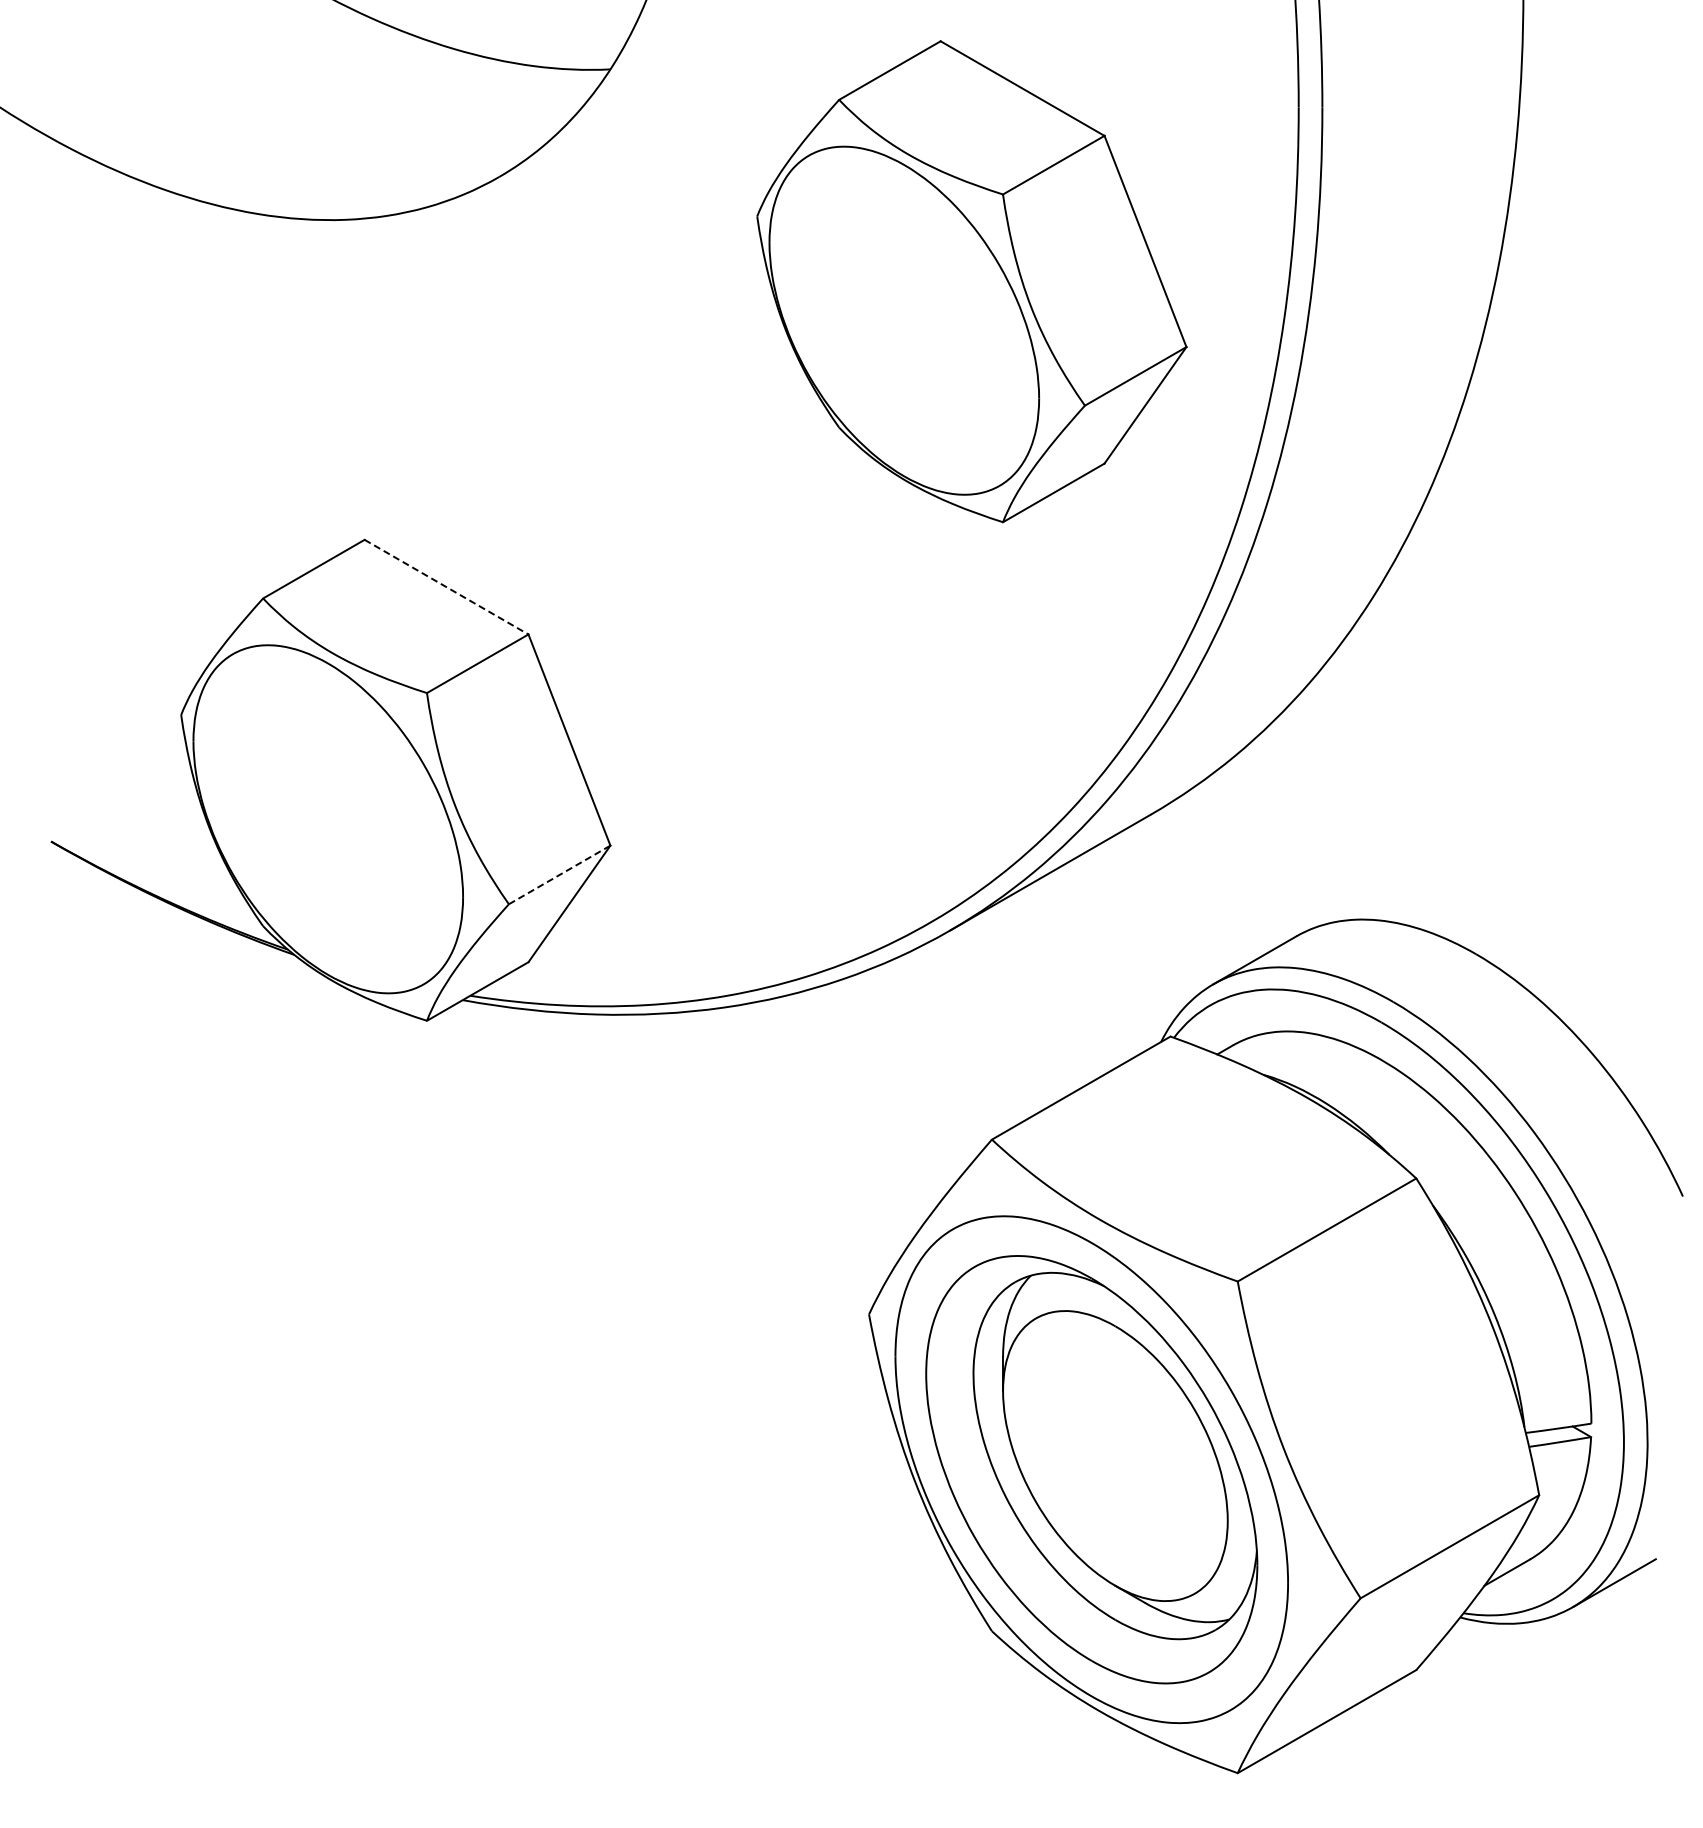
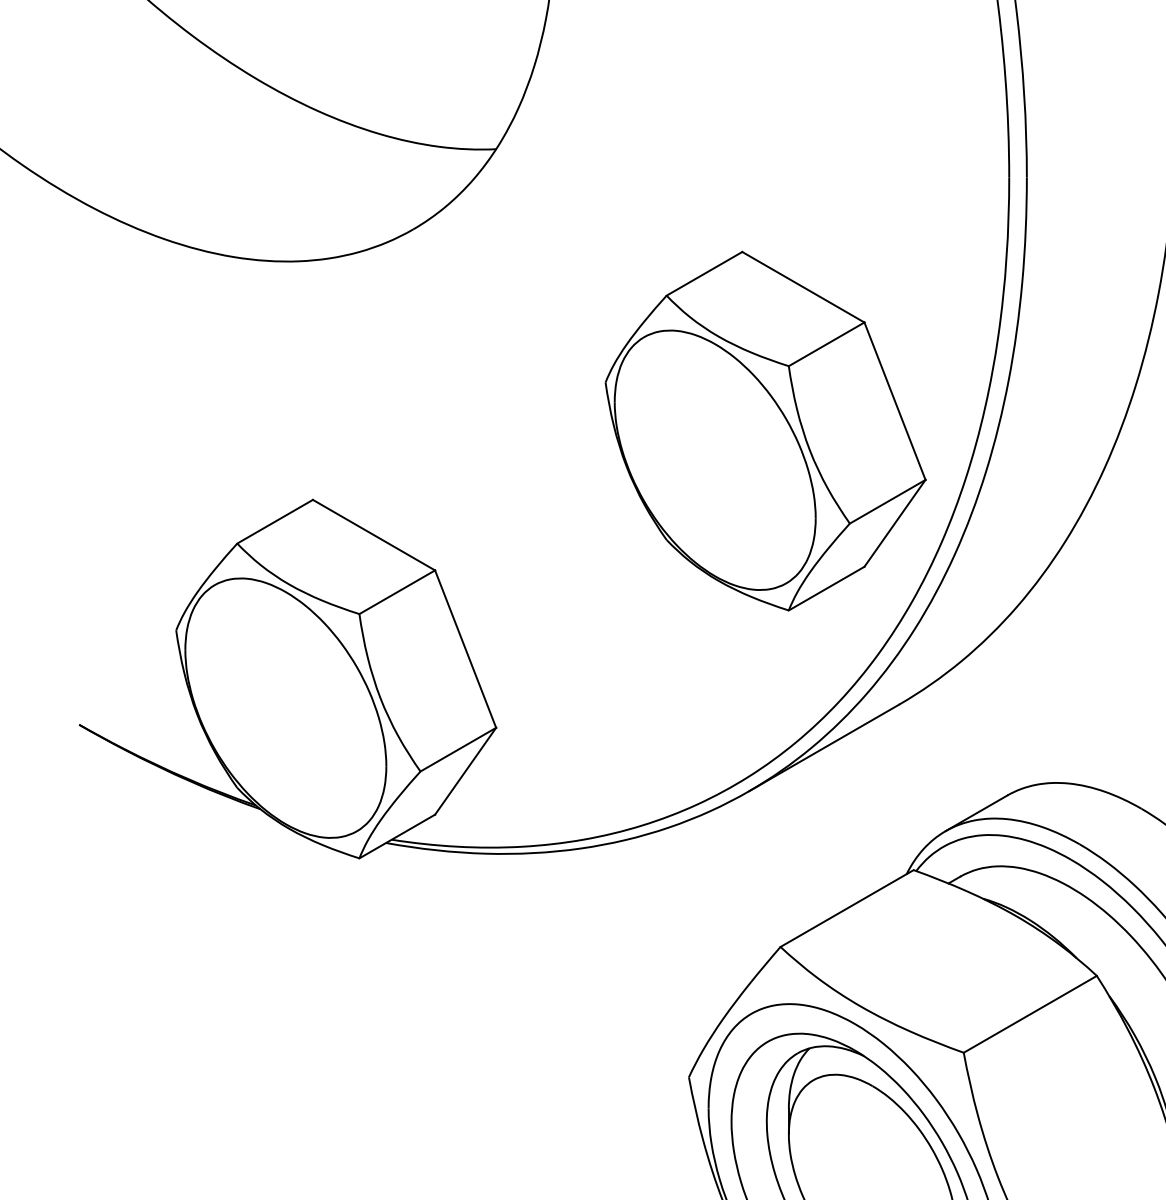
part: (971, 281) -> (765, 431), moved
line: (446, 587) -> (373, 535), dashed -> solid
line: (559, 874) -> (458, 749), dashed -> solid

